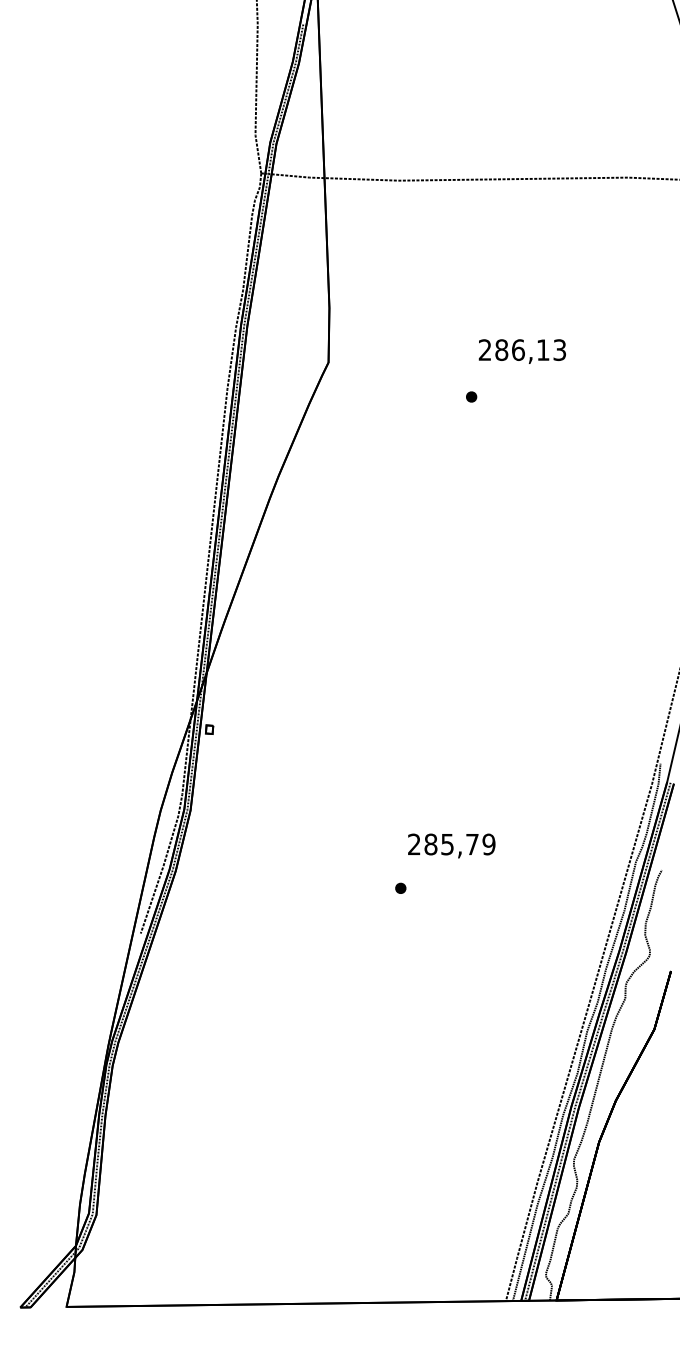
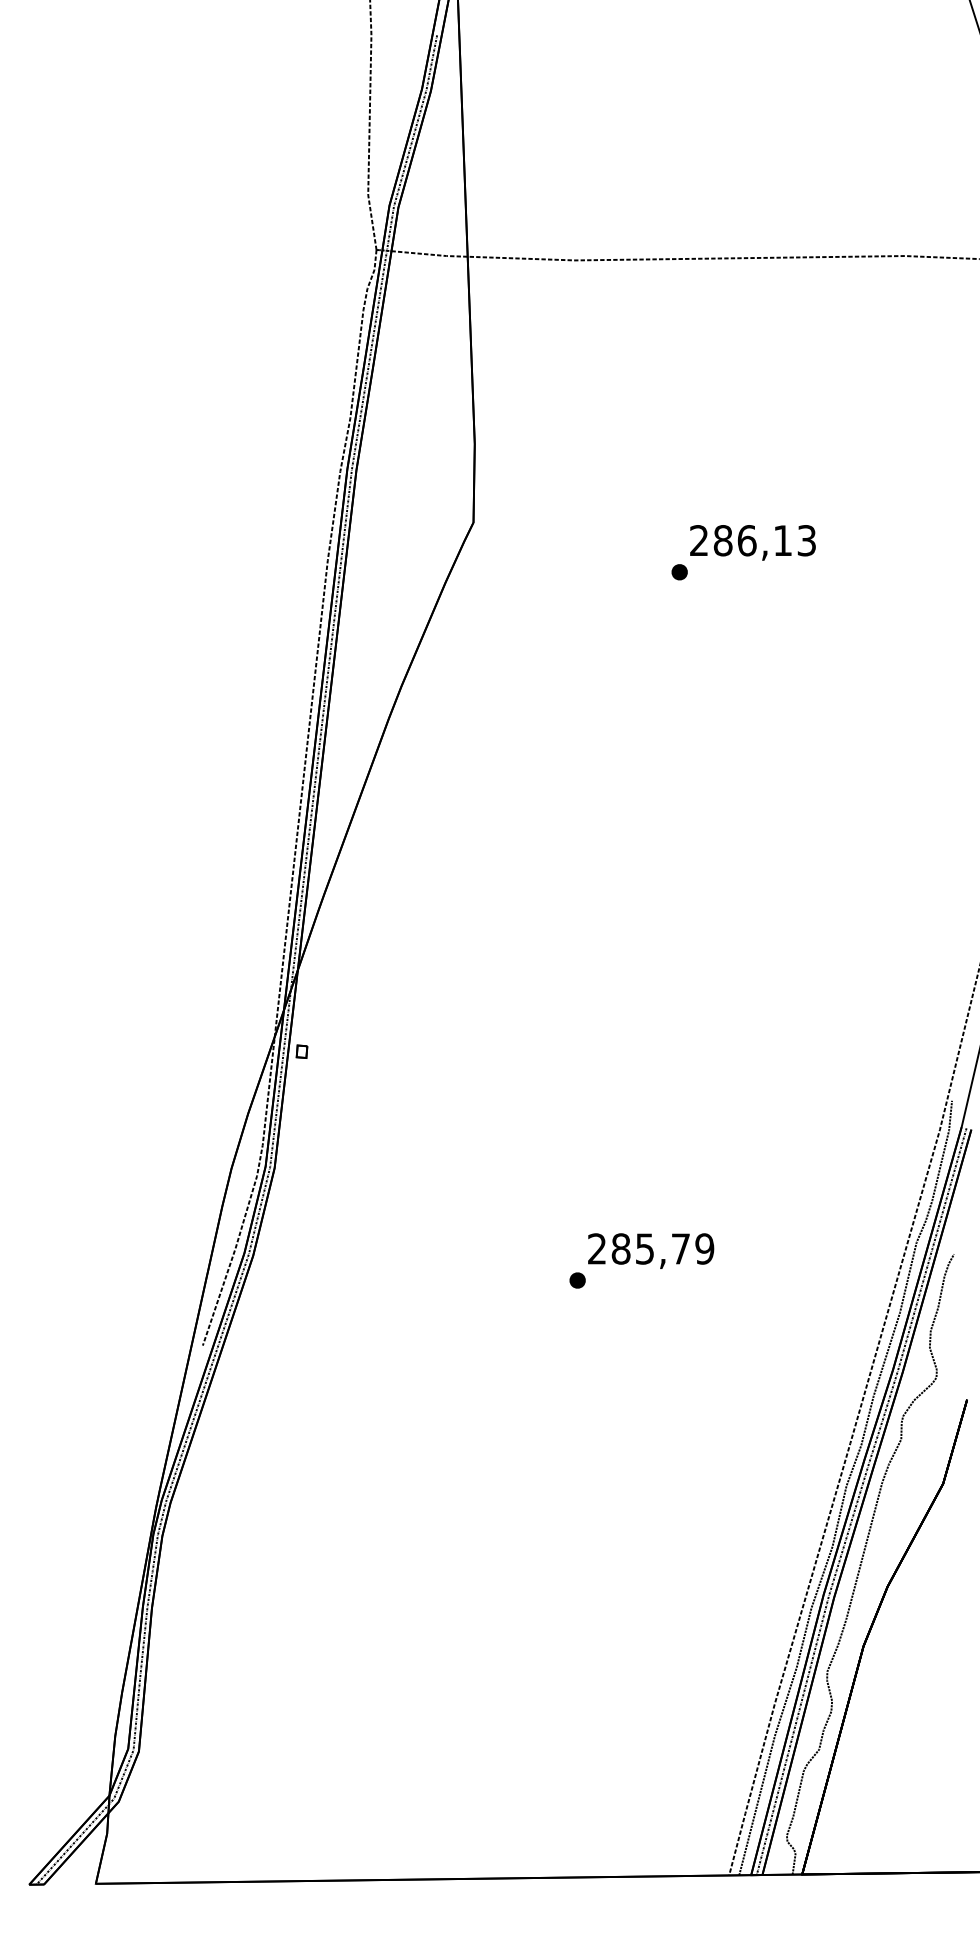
text: (521, 351) -> (751, 542), moved
text: (451, 845) -> (650, 1250), moved

